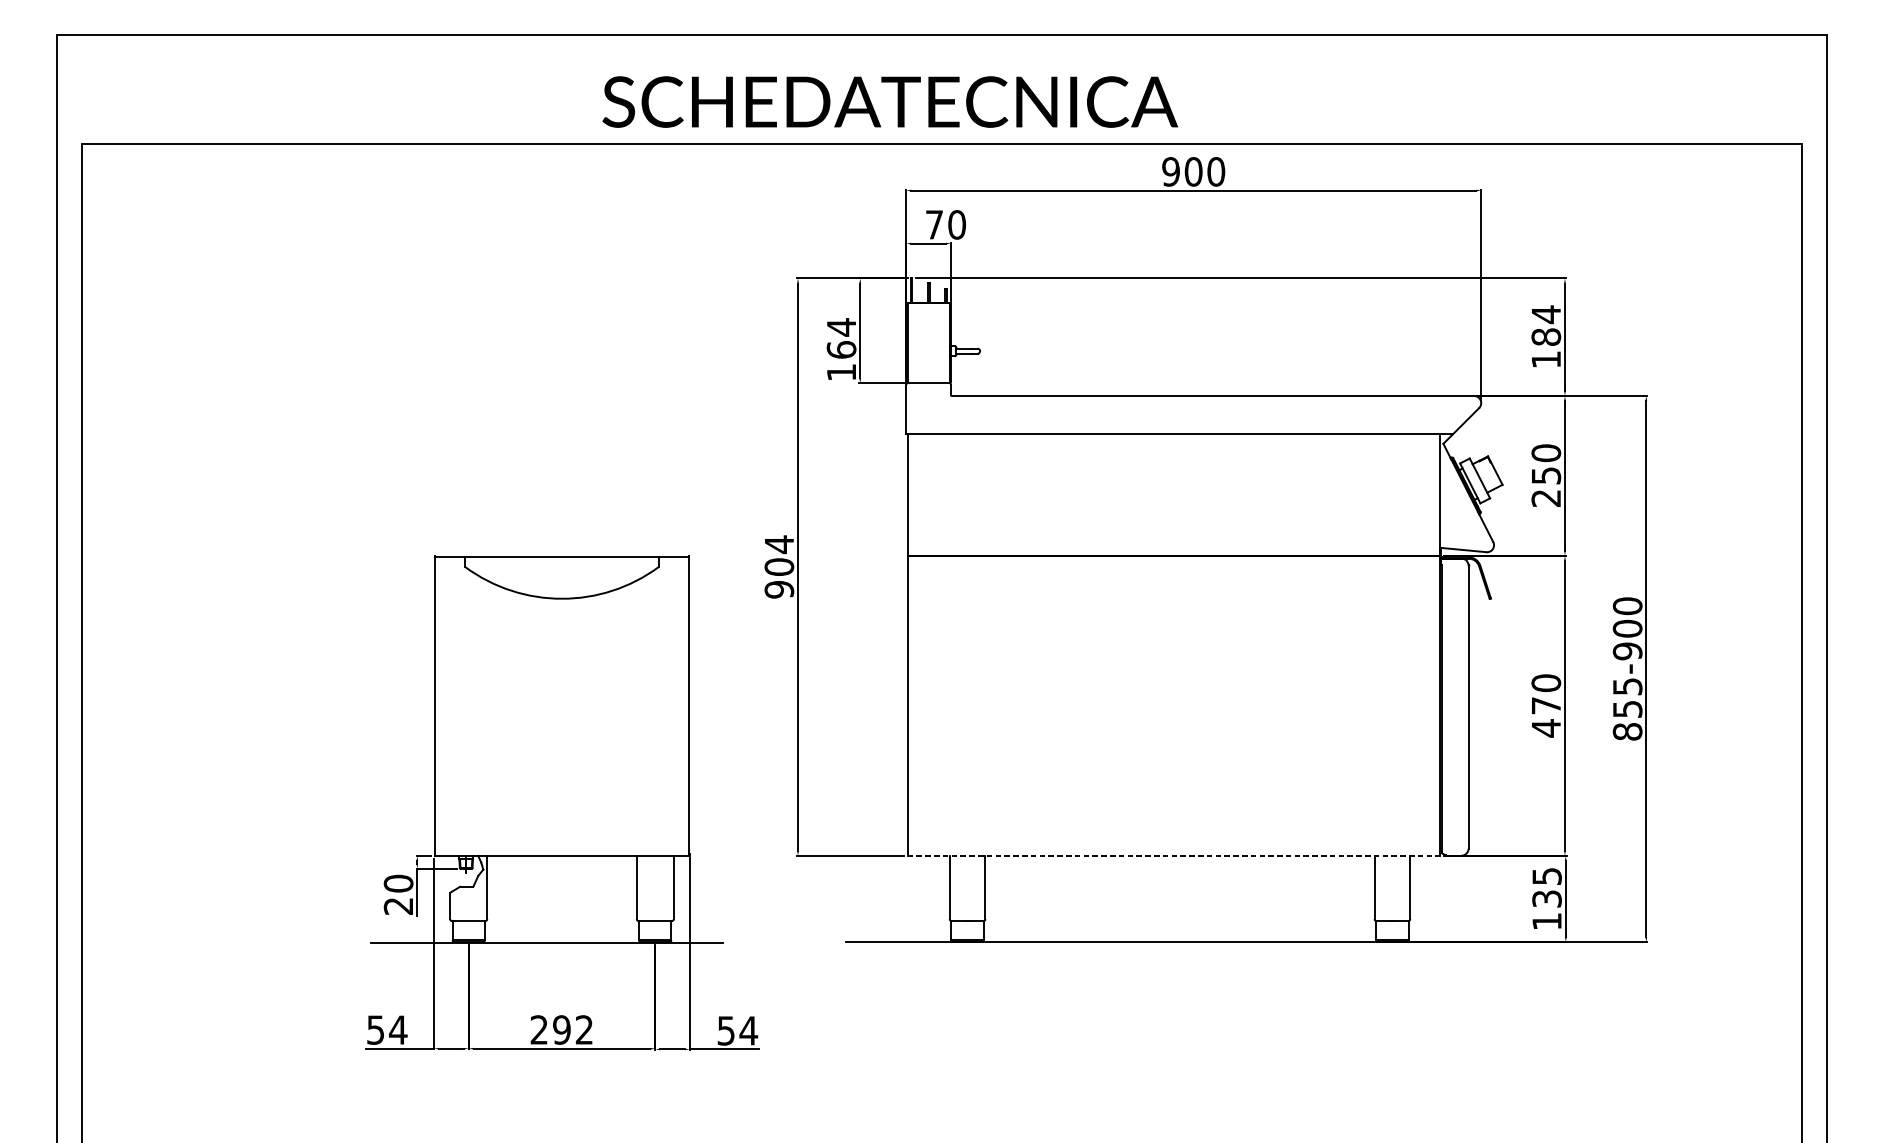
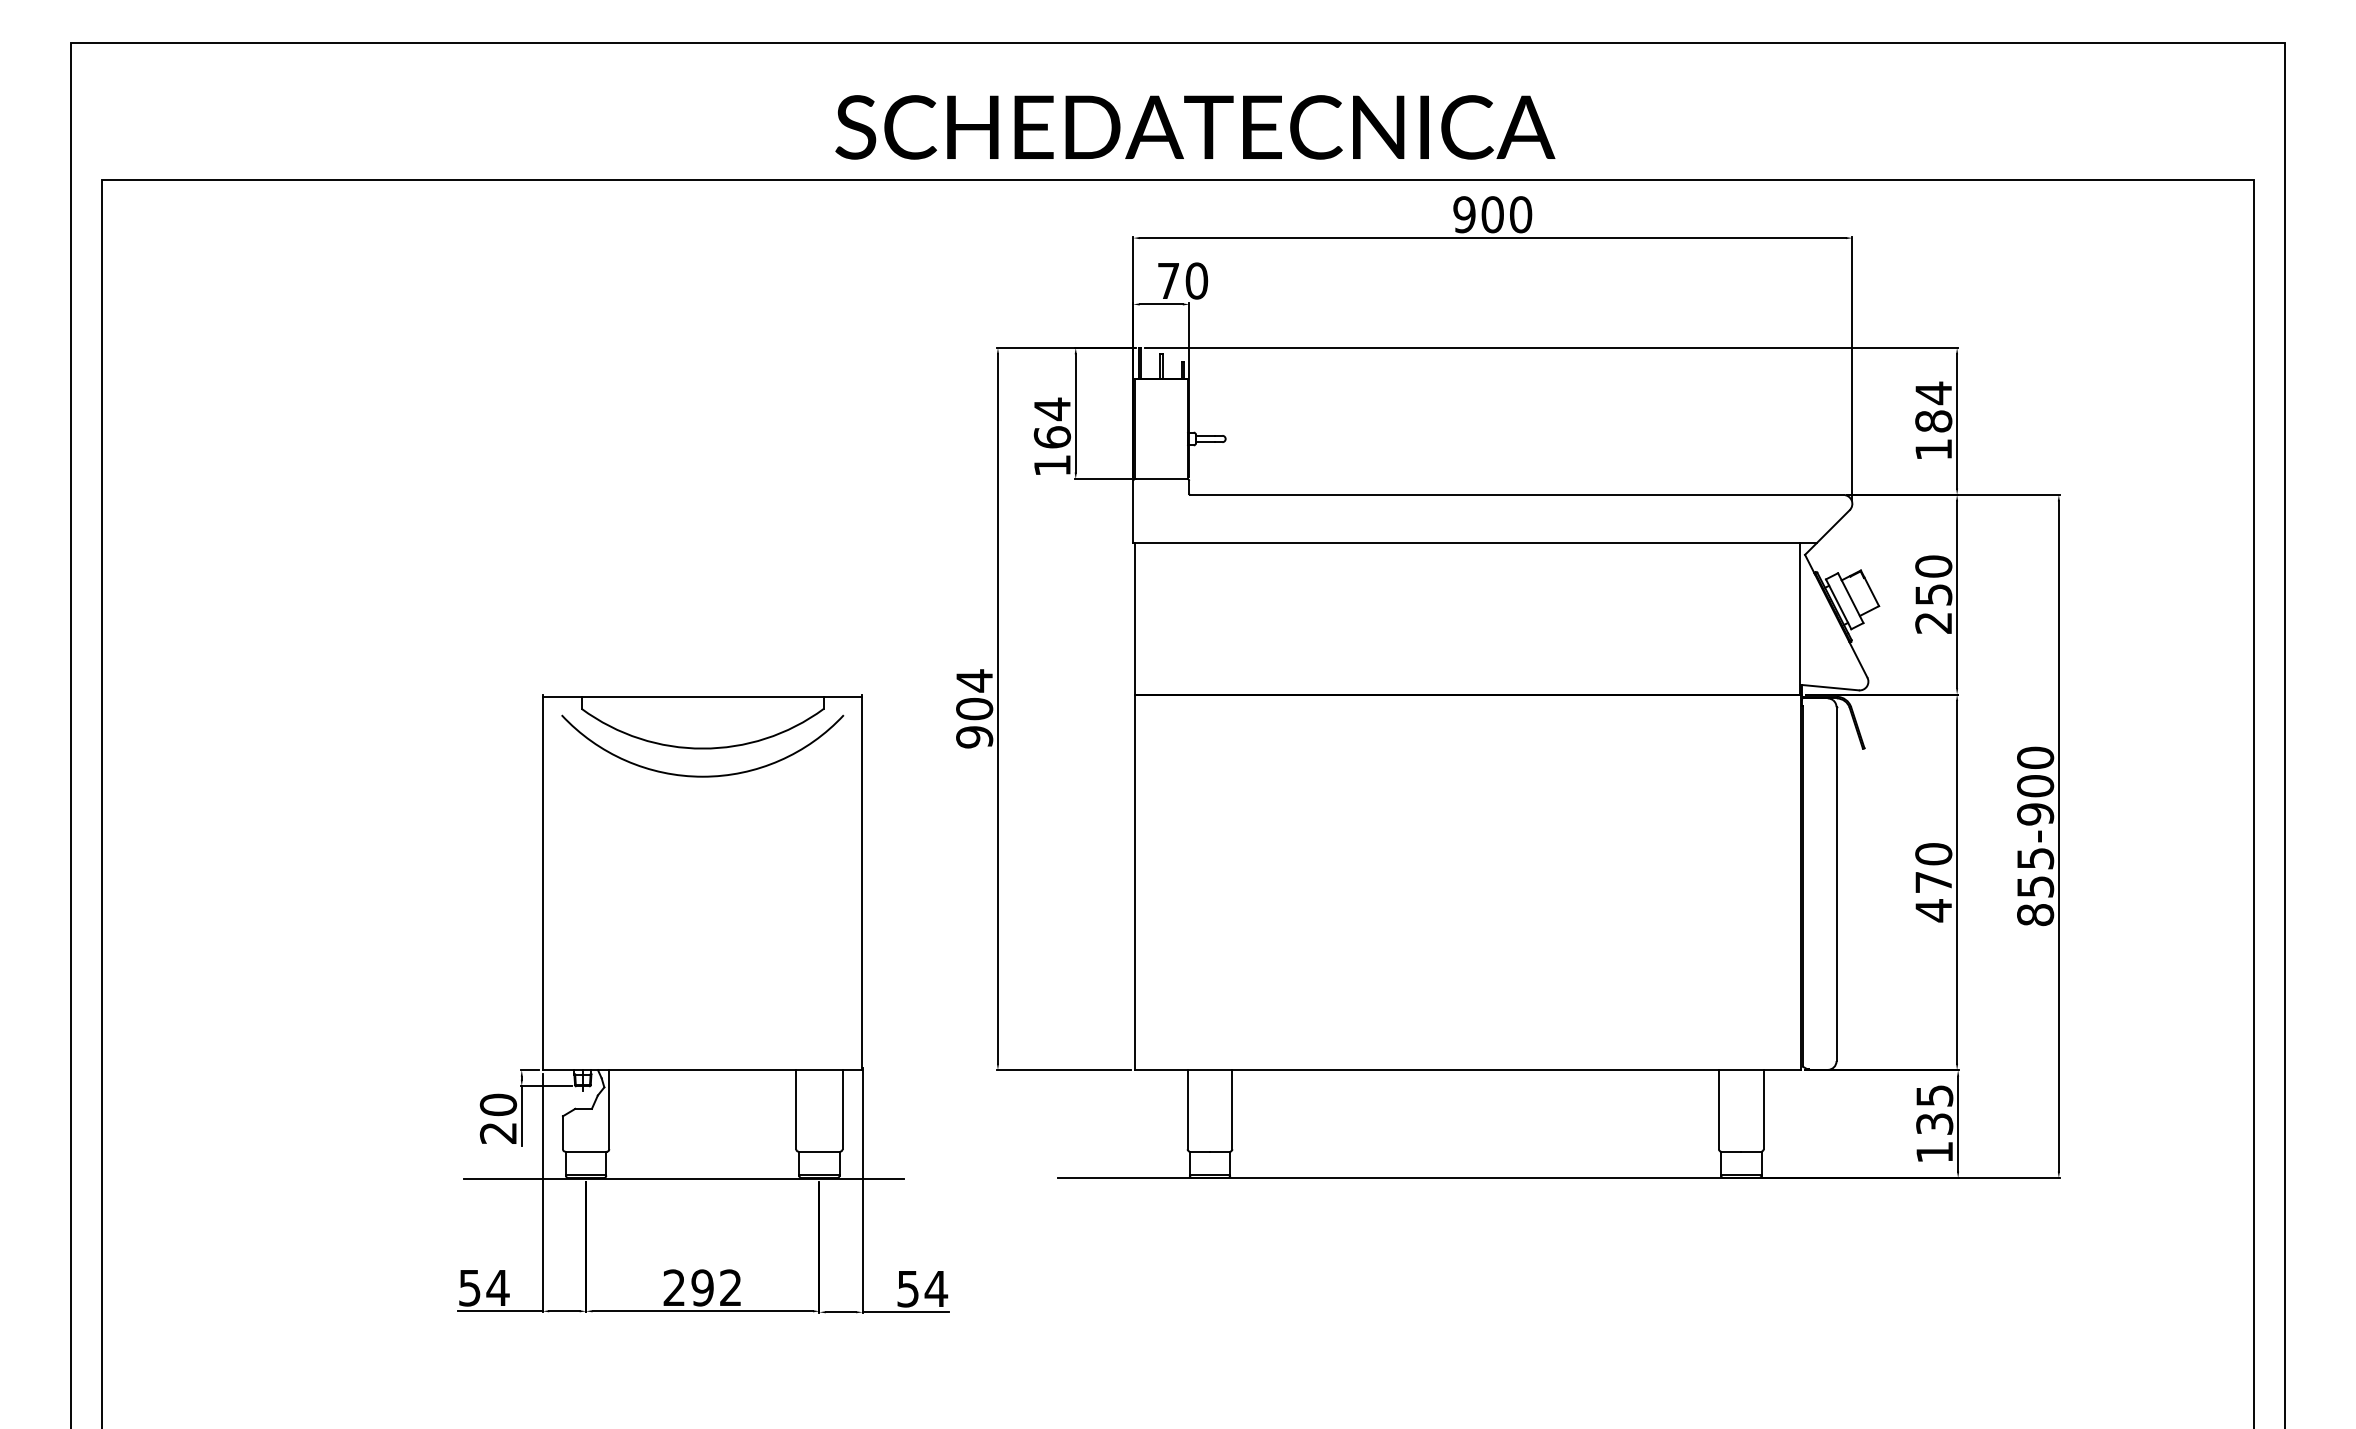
text: (890, 102) -> (1195, 127), moved
arc: (561, 620) -> (702, 775), added
line: (1174, 856) -> (1468, 1070), dashed -> solid

